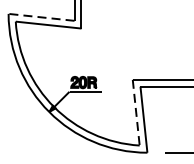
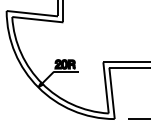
line: (41, 17) -> (32, 13), dashed -> solid
line: (136, 112) -> (106, 87), dashed -> solid

